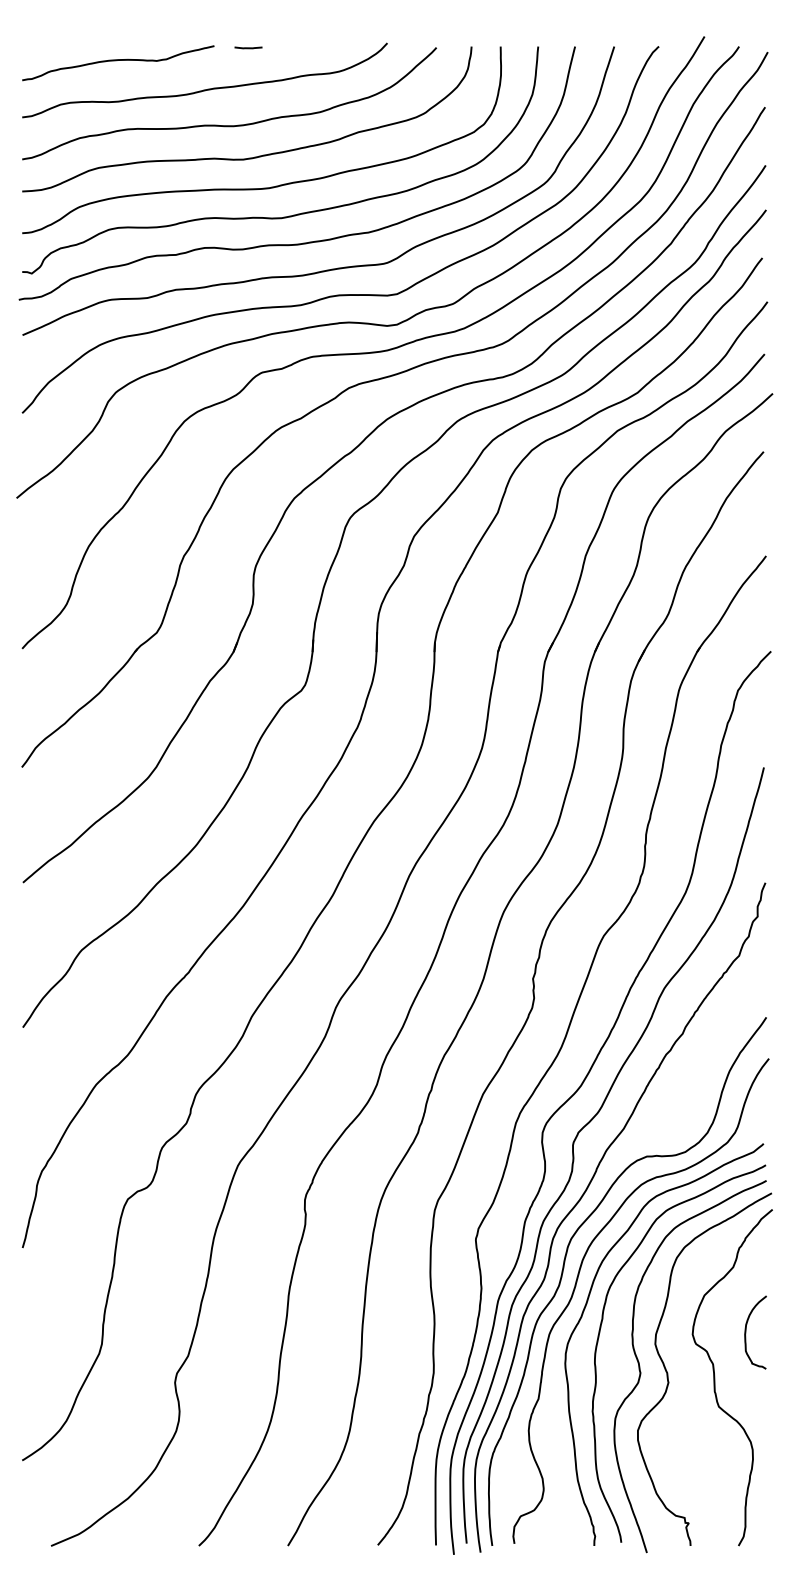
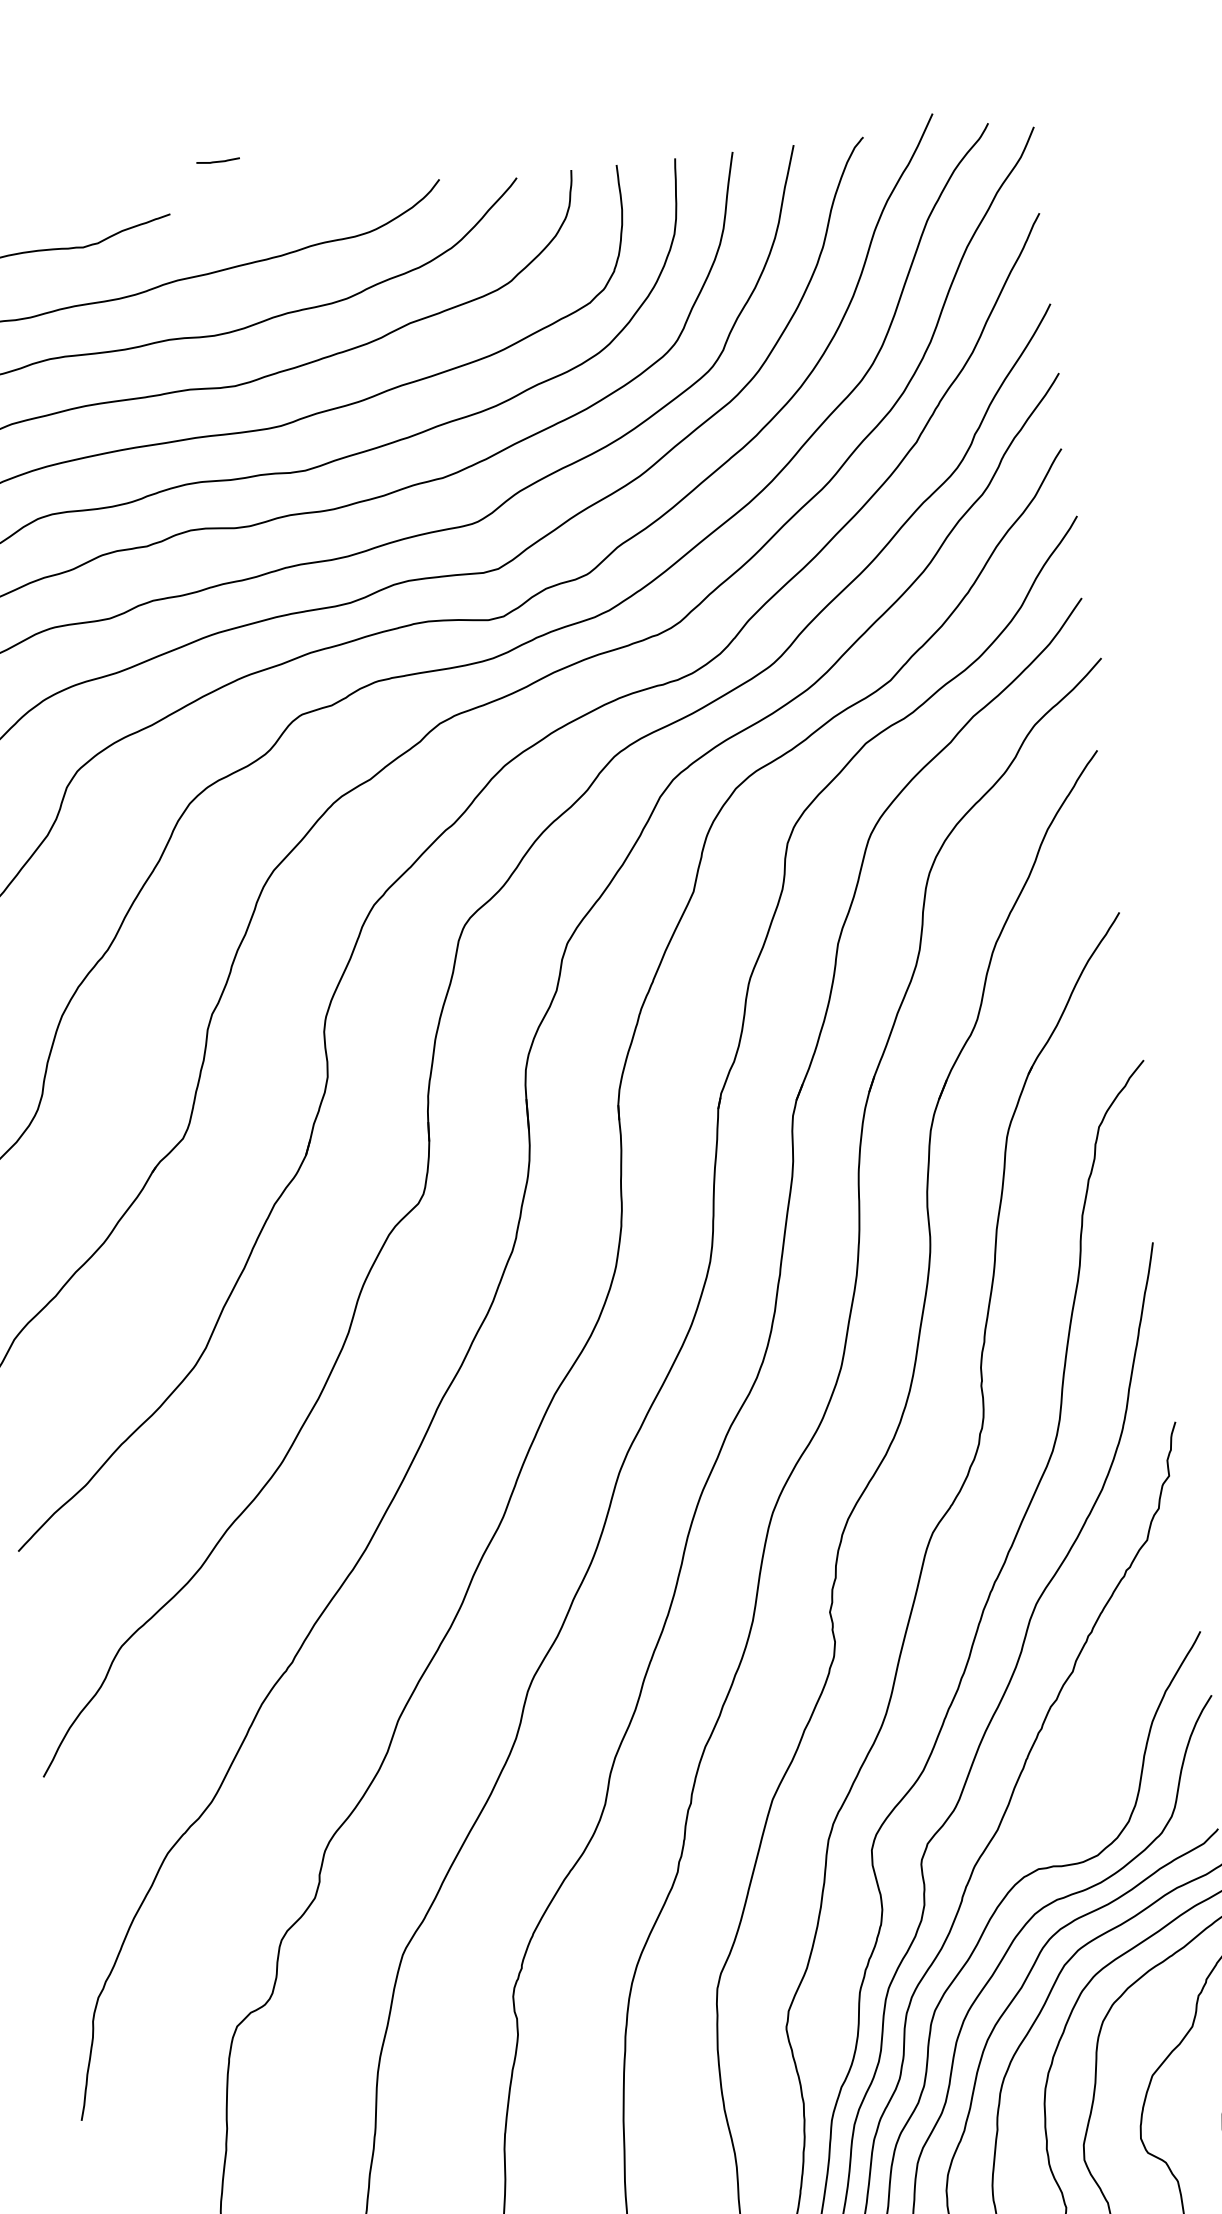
line: (248, 47) -> (218, 160), moved

